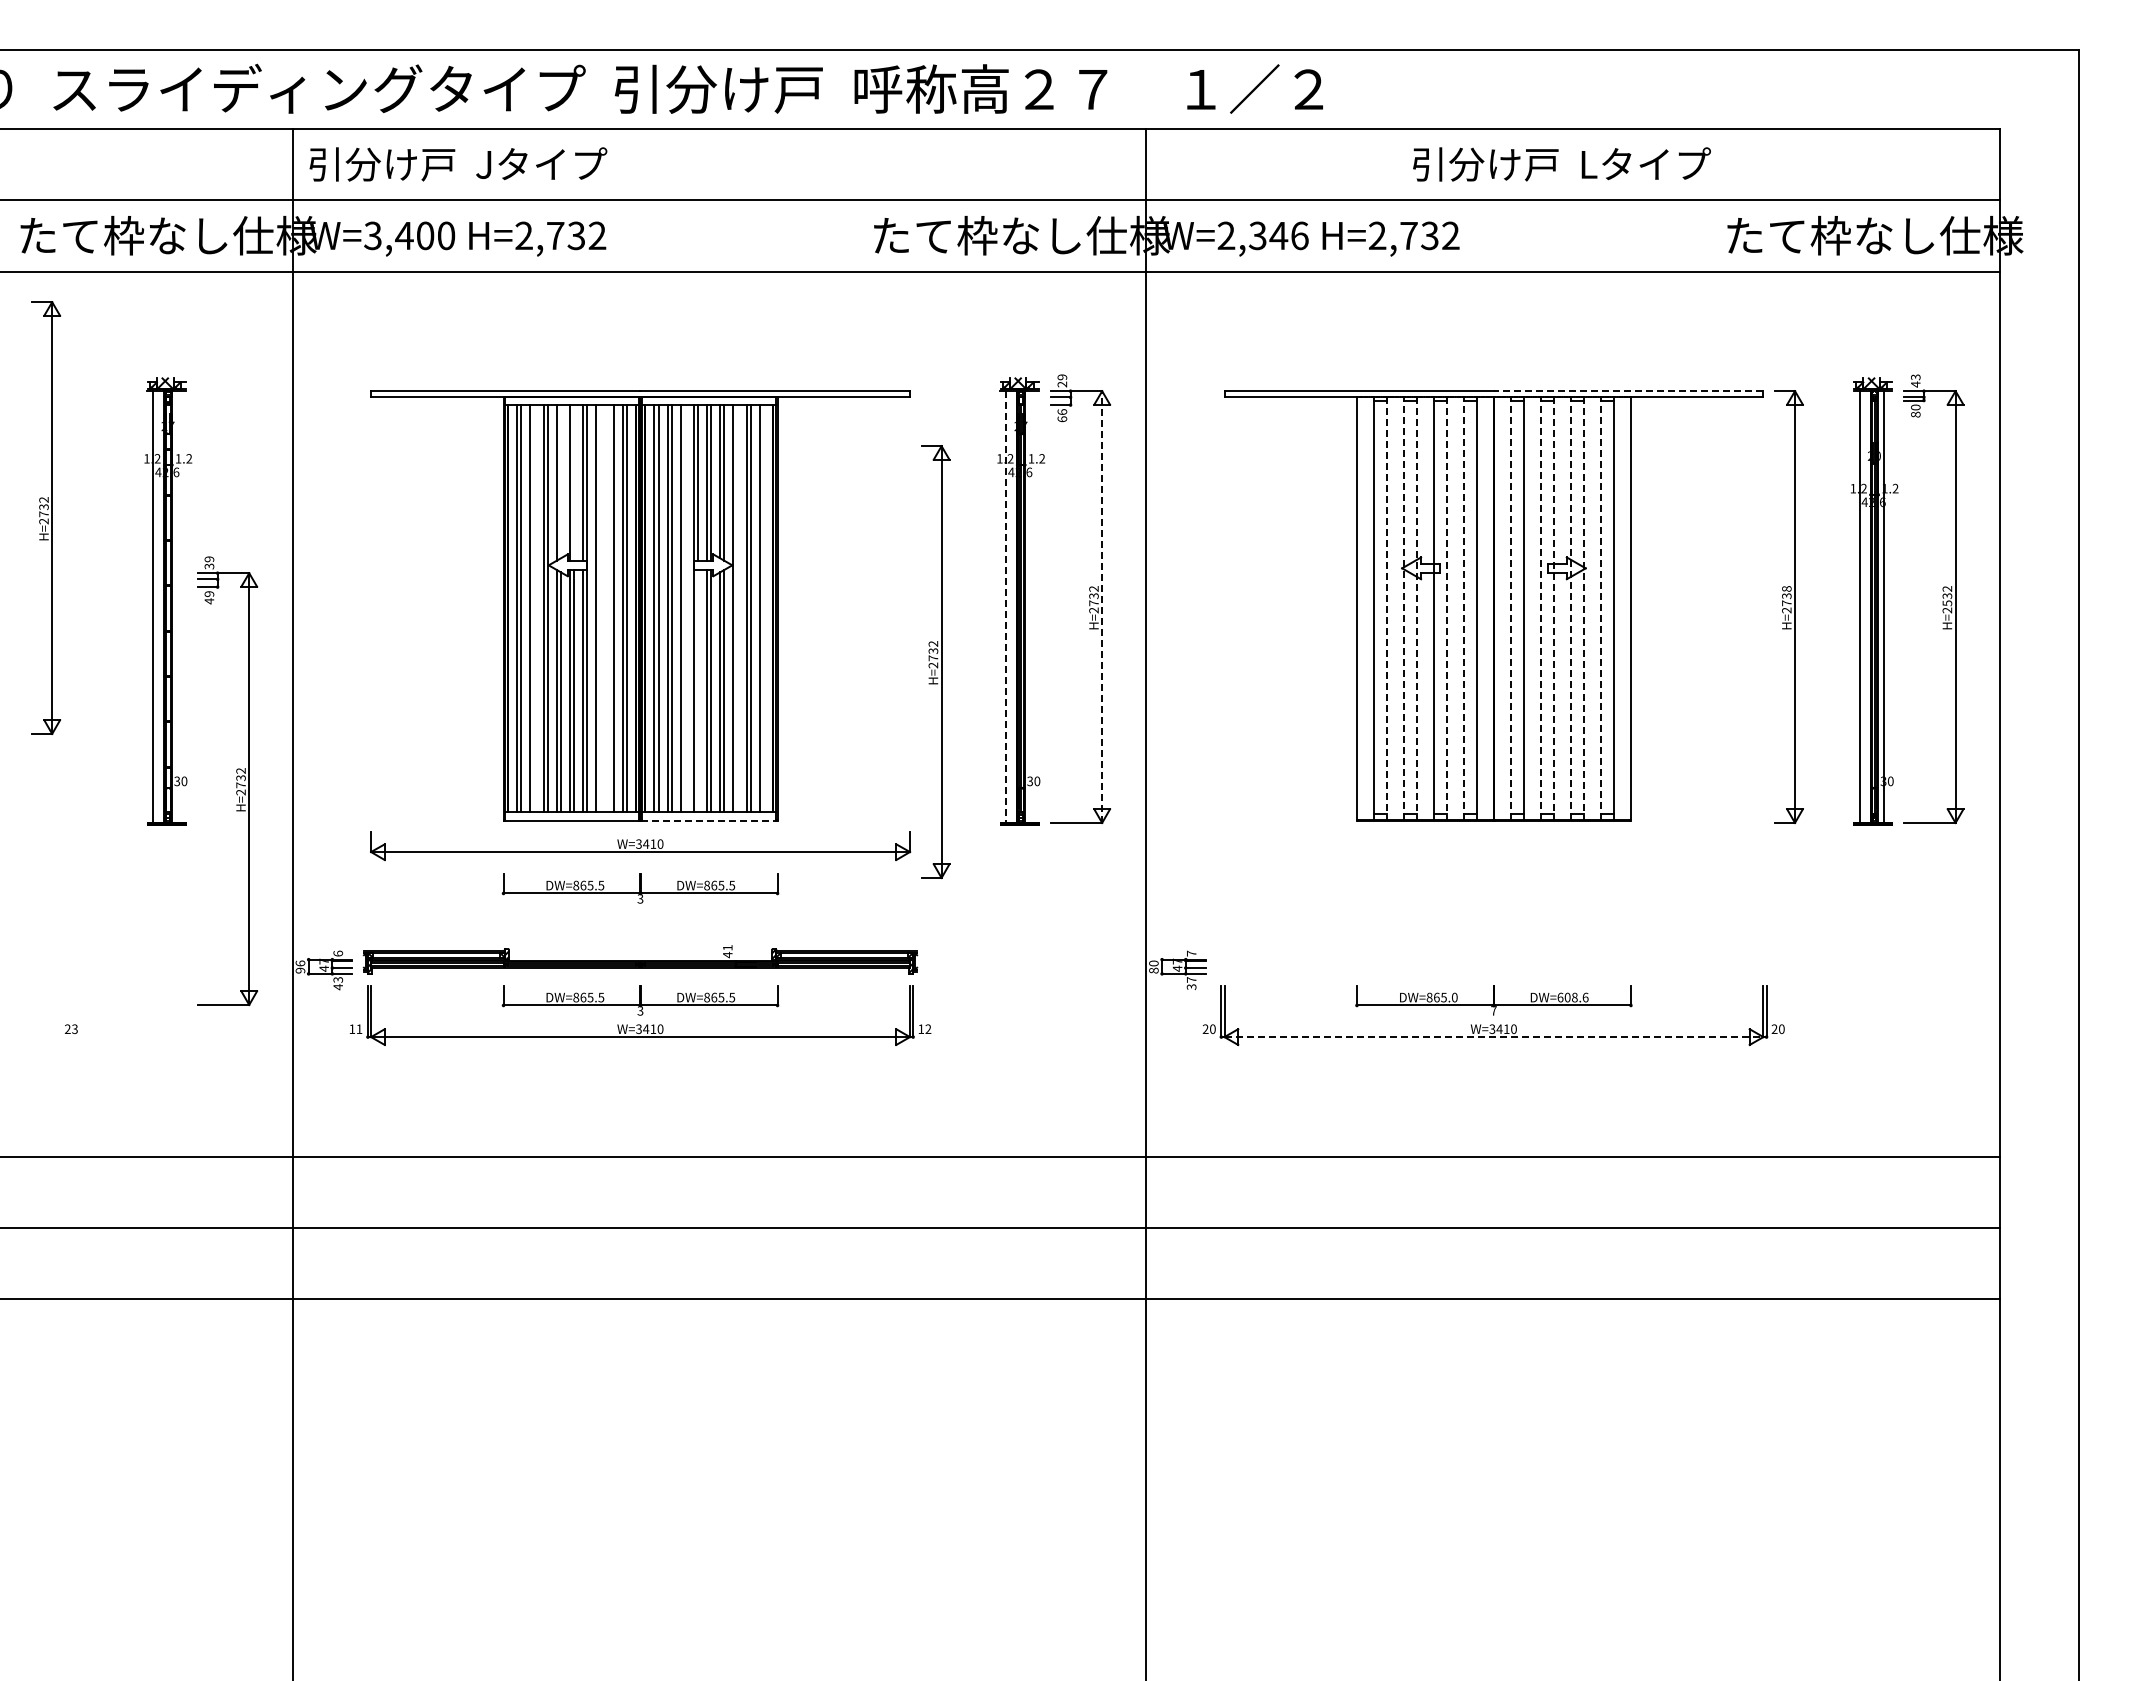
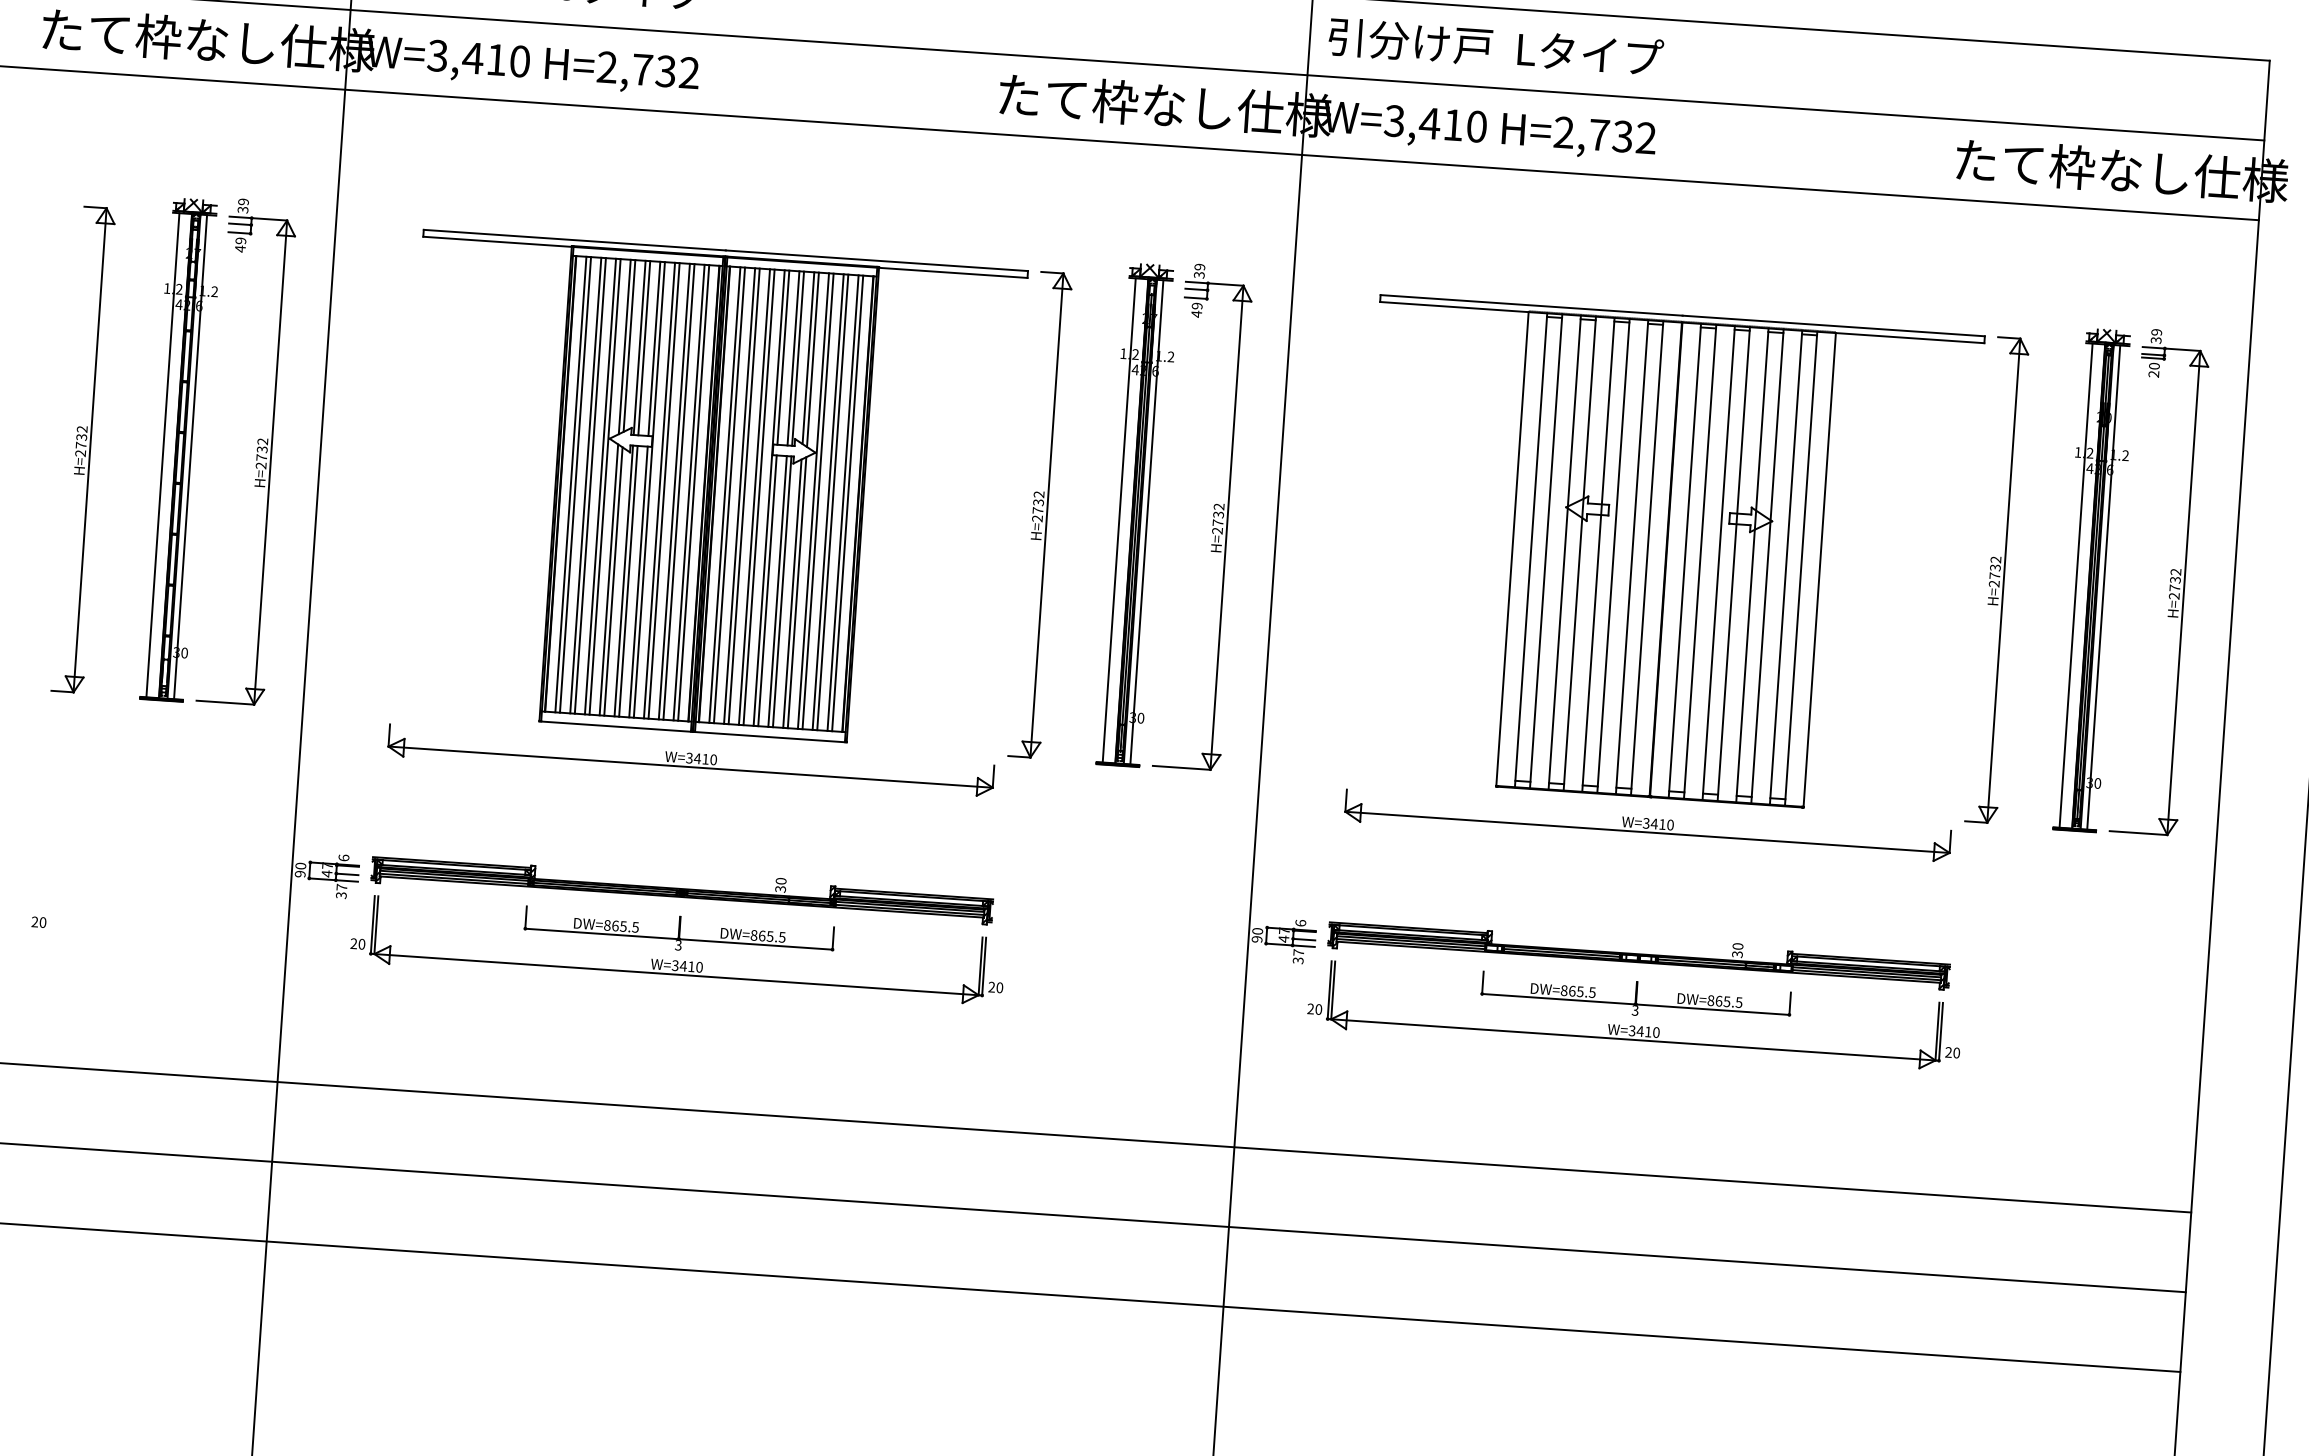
text: (1561, 164) -> (1495, 47), moved
text: (425, 235) -> (496, 59), W=3,400 -> W=3,410
text: (1262, 235) -> (1435, 123), W=2,346 -> W=3,410
text: (1915, 380) -> (2156, 335), 43 -> 39
text: (1062, 384) -> (1199, 275), 29 -> 39
line: (1628, 391) -> (1833, 326), dashed -> solid
text: (1915, 414) -> (2153, 374), 80 -> 20
text: (1062, 415) -> (1197, 309), 66 -> 49
line: (560, 481) -> (629, 345), added
line: (574, 482) -> (644, 347), added
part: (45, 517) -> (82, 449), moved
text: (1786, 588) -> (1995, 559), H=2738 -> H=2732
text: (1947, 603) -> (2175, 588), H=2532 -> H=2732
line: (177, 606) -> (190, 456), added
line: (1030, 606) -> (1146, 521), added
line: (1006, 607) -> (1119, 520), dashed -> solid
line: (1102, 607) -> (1227, 528), dashed -> solid
line: (534, 608) -> (590, 486), added
line: (600, 608) -> (664, 491), added
line: (609, 608) -> (674, 491), added
line: (684, 608) -> (758, 497), added
line: (737, 608) -> (817, 501), added
line: (763, 608) -> (847, 503), added
line: (1403, 608) -> (1564, 552), dashed -> solid
line: (1463, 608) -> (1631, 557), dashed -> solid
line: (1510, 608) -> (1684, 560), dashed -> solid
line: (1540, 608) -> (1718, 562), dashed -> solid
line: (1570, 608) -> (1751, 565), dashed -> solid
line: (1600, 608) -> (1785, 567), dashed -> solid
line: (1386, 609) -> (1545, 552), dashed -> solid
line: (1417, 609) -> (1580, 554), dashed -> solid
line: (1447, 609) -> (1613, 556), dashed -> solid
line: (1554, 609) -> (1733, 565), dashed -> solid
line: (1584, 609) -> (1767, 567), dashed -> solid
part: (935, 662) -> (1040, 515), moved
line: (698, 690) -> (767, 590), added
part: (236, 780) -> (257, 452), moved
line: (709, 820) -> (770, 737), dashed -> solid
part: (1493, 846) -> (1647, 826), added
part: (640, 888) -> (687, 808), removed
text: (727, 951) -> (780, 885), 41 -> 30
text: (1191, 953) -> (1300, 923), 7 -> 6
part: (1493, 959) -> (1638, 952), added
text: (300, 963) -> (300, 866), 96 -> 90
text: (1153, 970) -> (1256, 939), 80 -> 90
text: (338, 983) -> (341, 891), 43 -> 37
text: (1454, 997) -> (1592, 992), DW=865.0 -> DW=865.5
text: (1572, 997) -> (1724, 1001), DW=608.6 -> DW=865.5
text: (1493, 1010) -> (1634, 1010), 7 -> 3
text: (74, 1028) -> (42, 921), 23 -> 20
text: (355, 1029) -> (357, 944), 11 -> 20
text: (924, 1029) -> (995, 987), 12 -> 20
line: (1494, 1037) -> (1633, 1040), dashed -> solid

